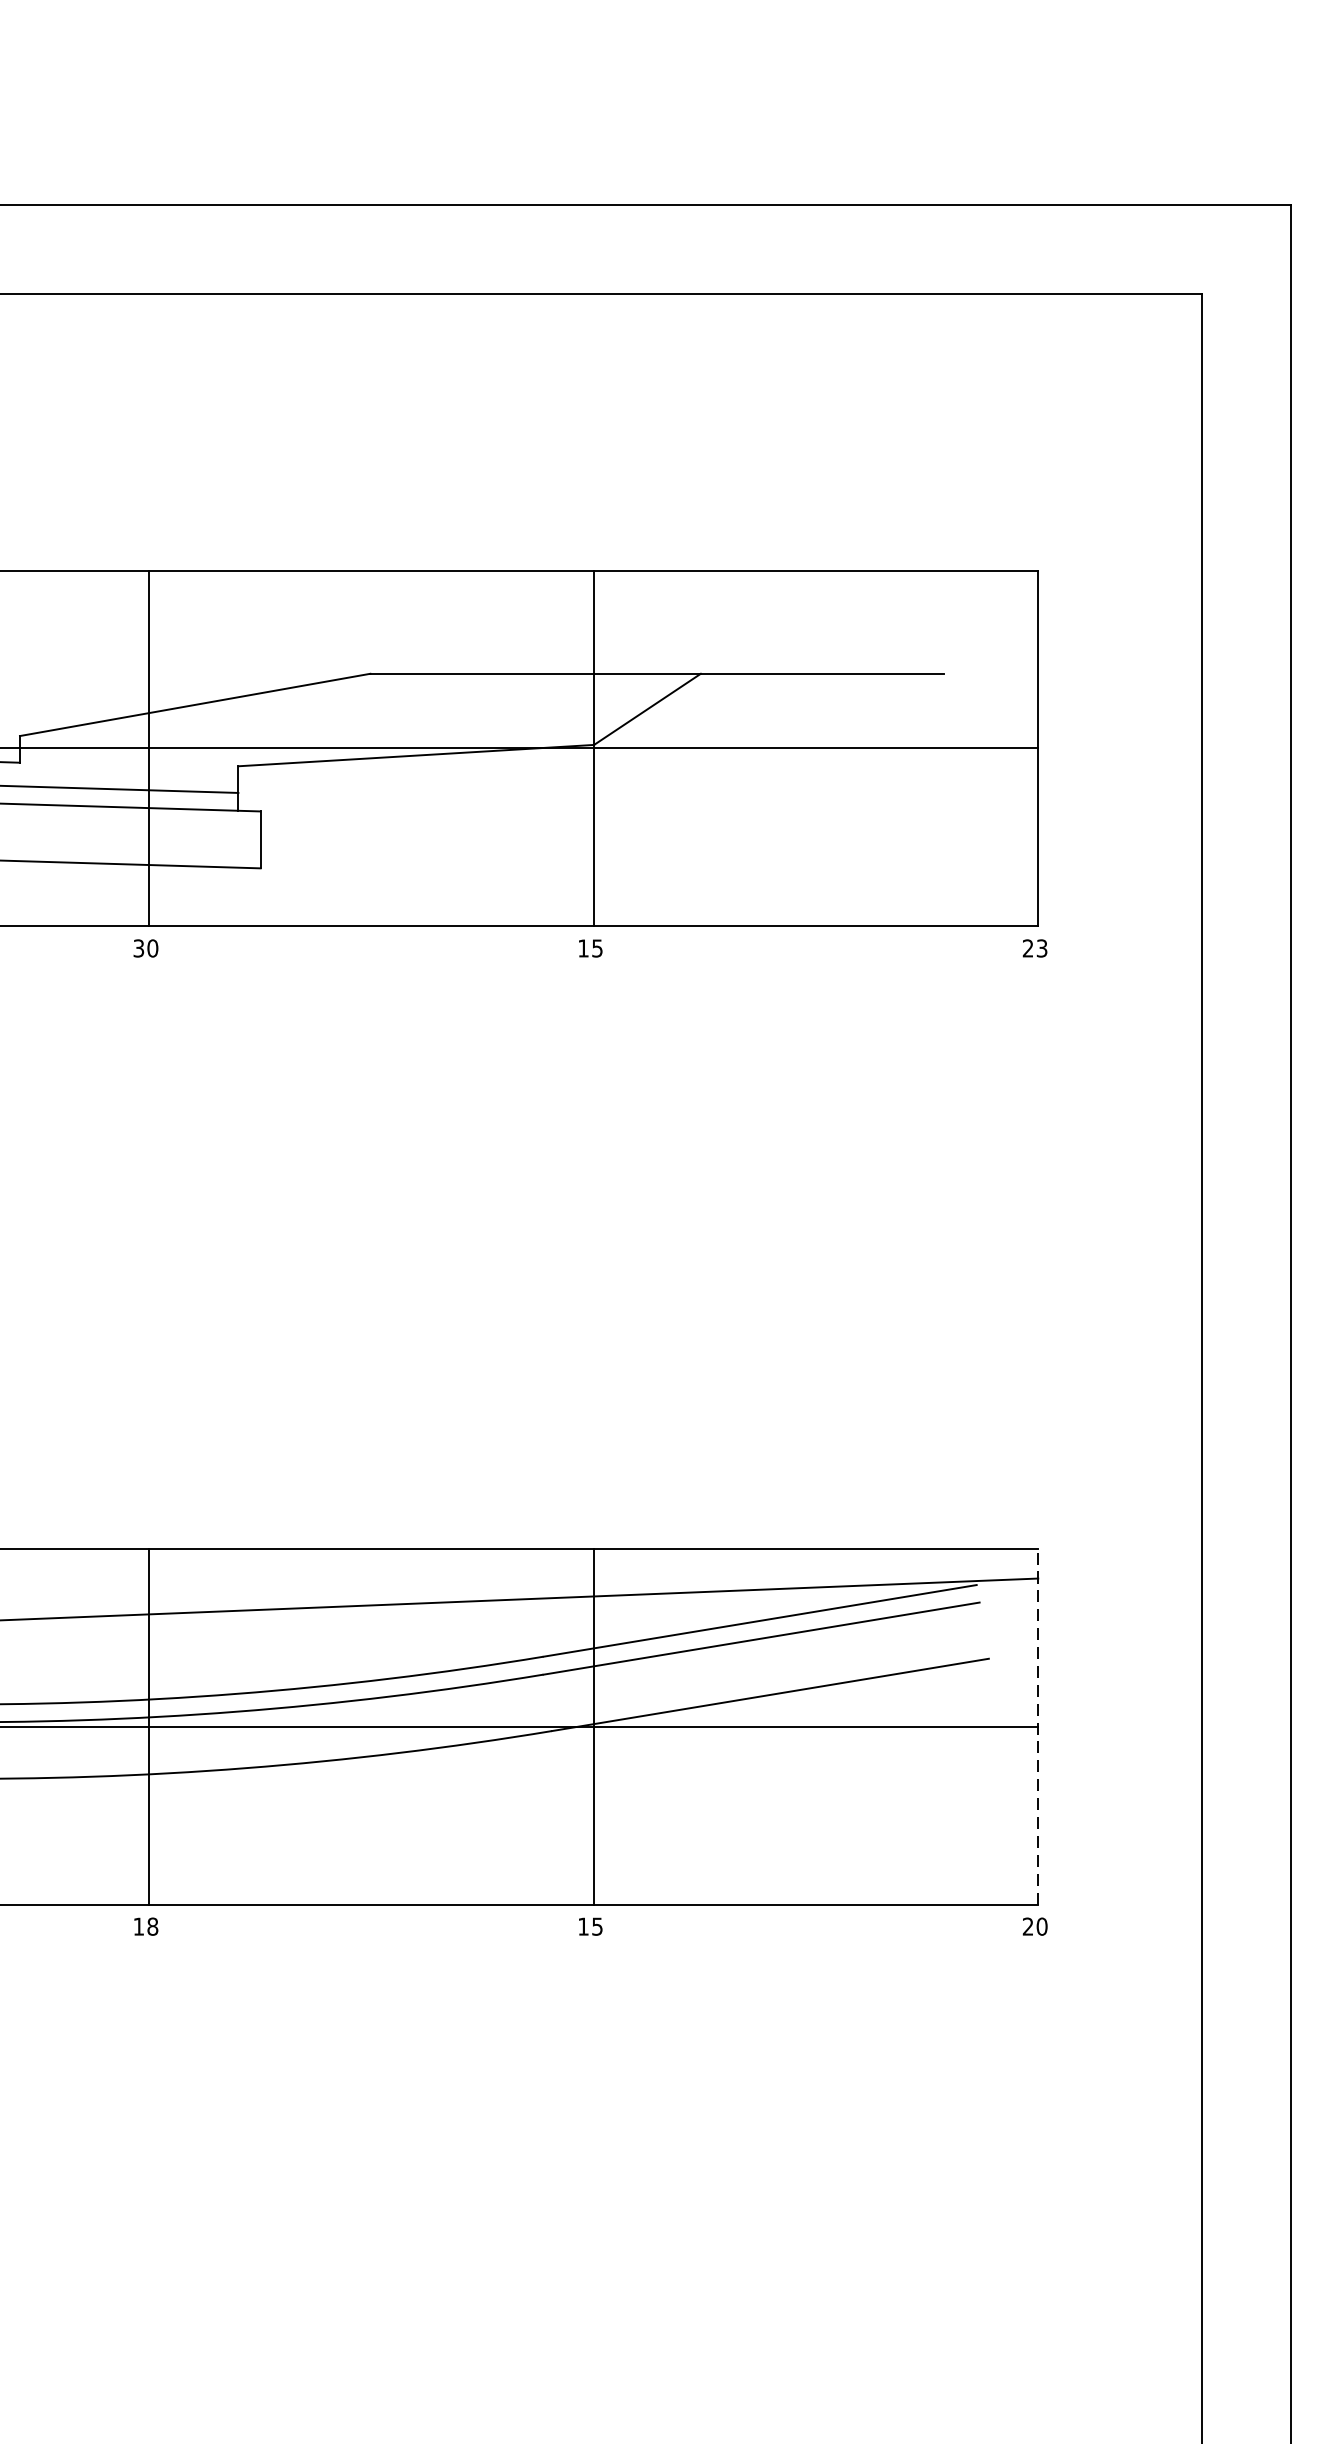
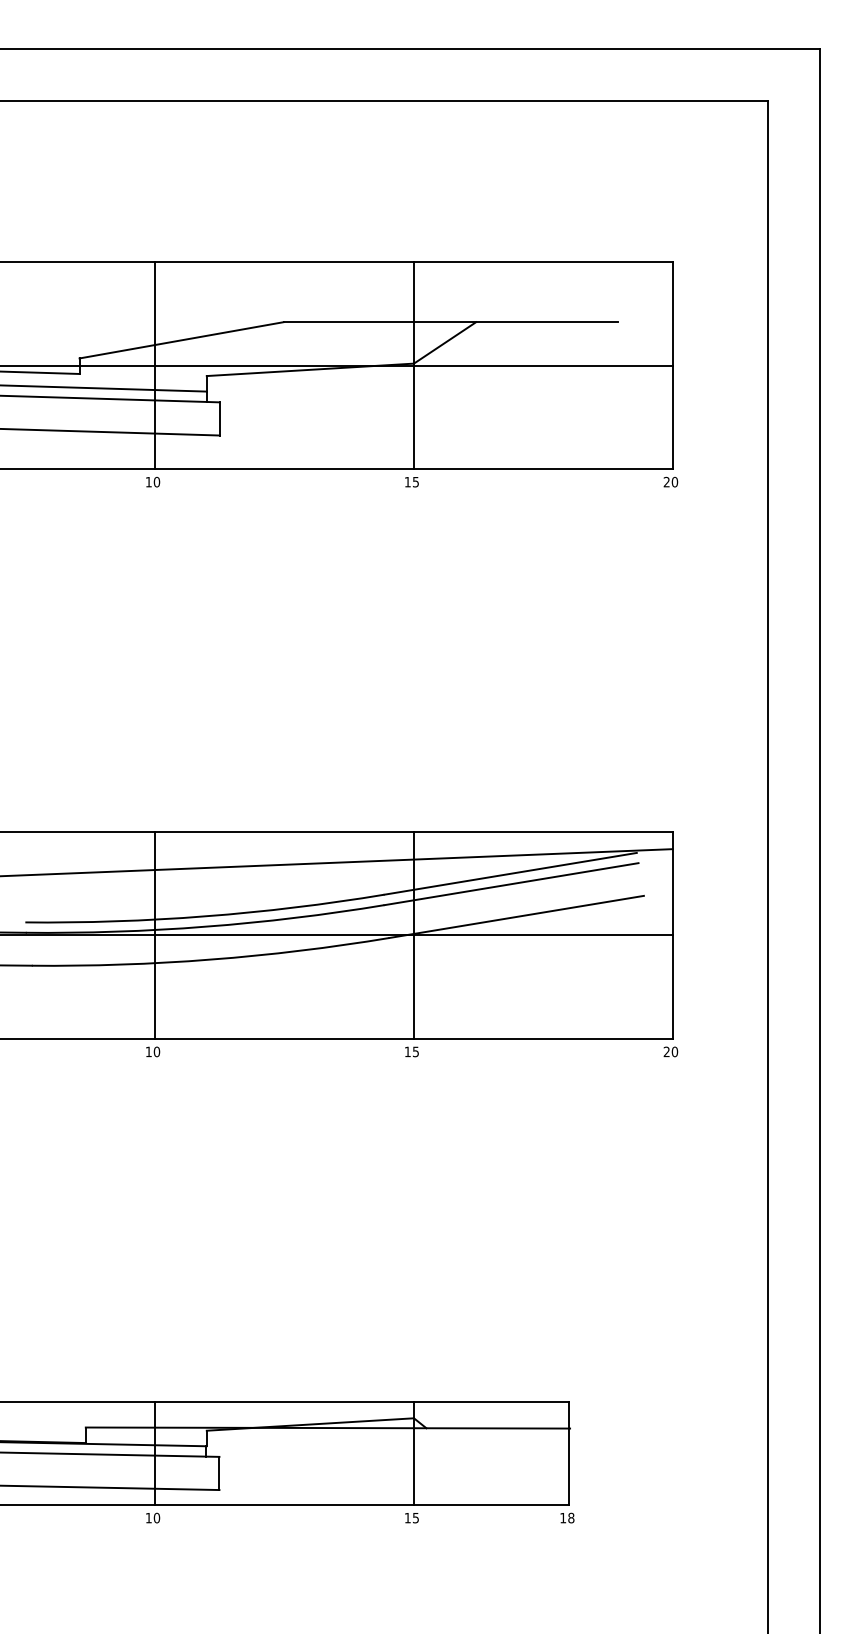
text: (138, 947) -> (148, 481), 30 -> 10
text: (1041, 949) -> (674, 482), 23 -> 20
line: (1037, 1726) -> (672, 935), dashed -> solid
text: (152, 1925) -> (156, 1051), 18 -> 10

